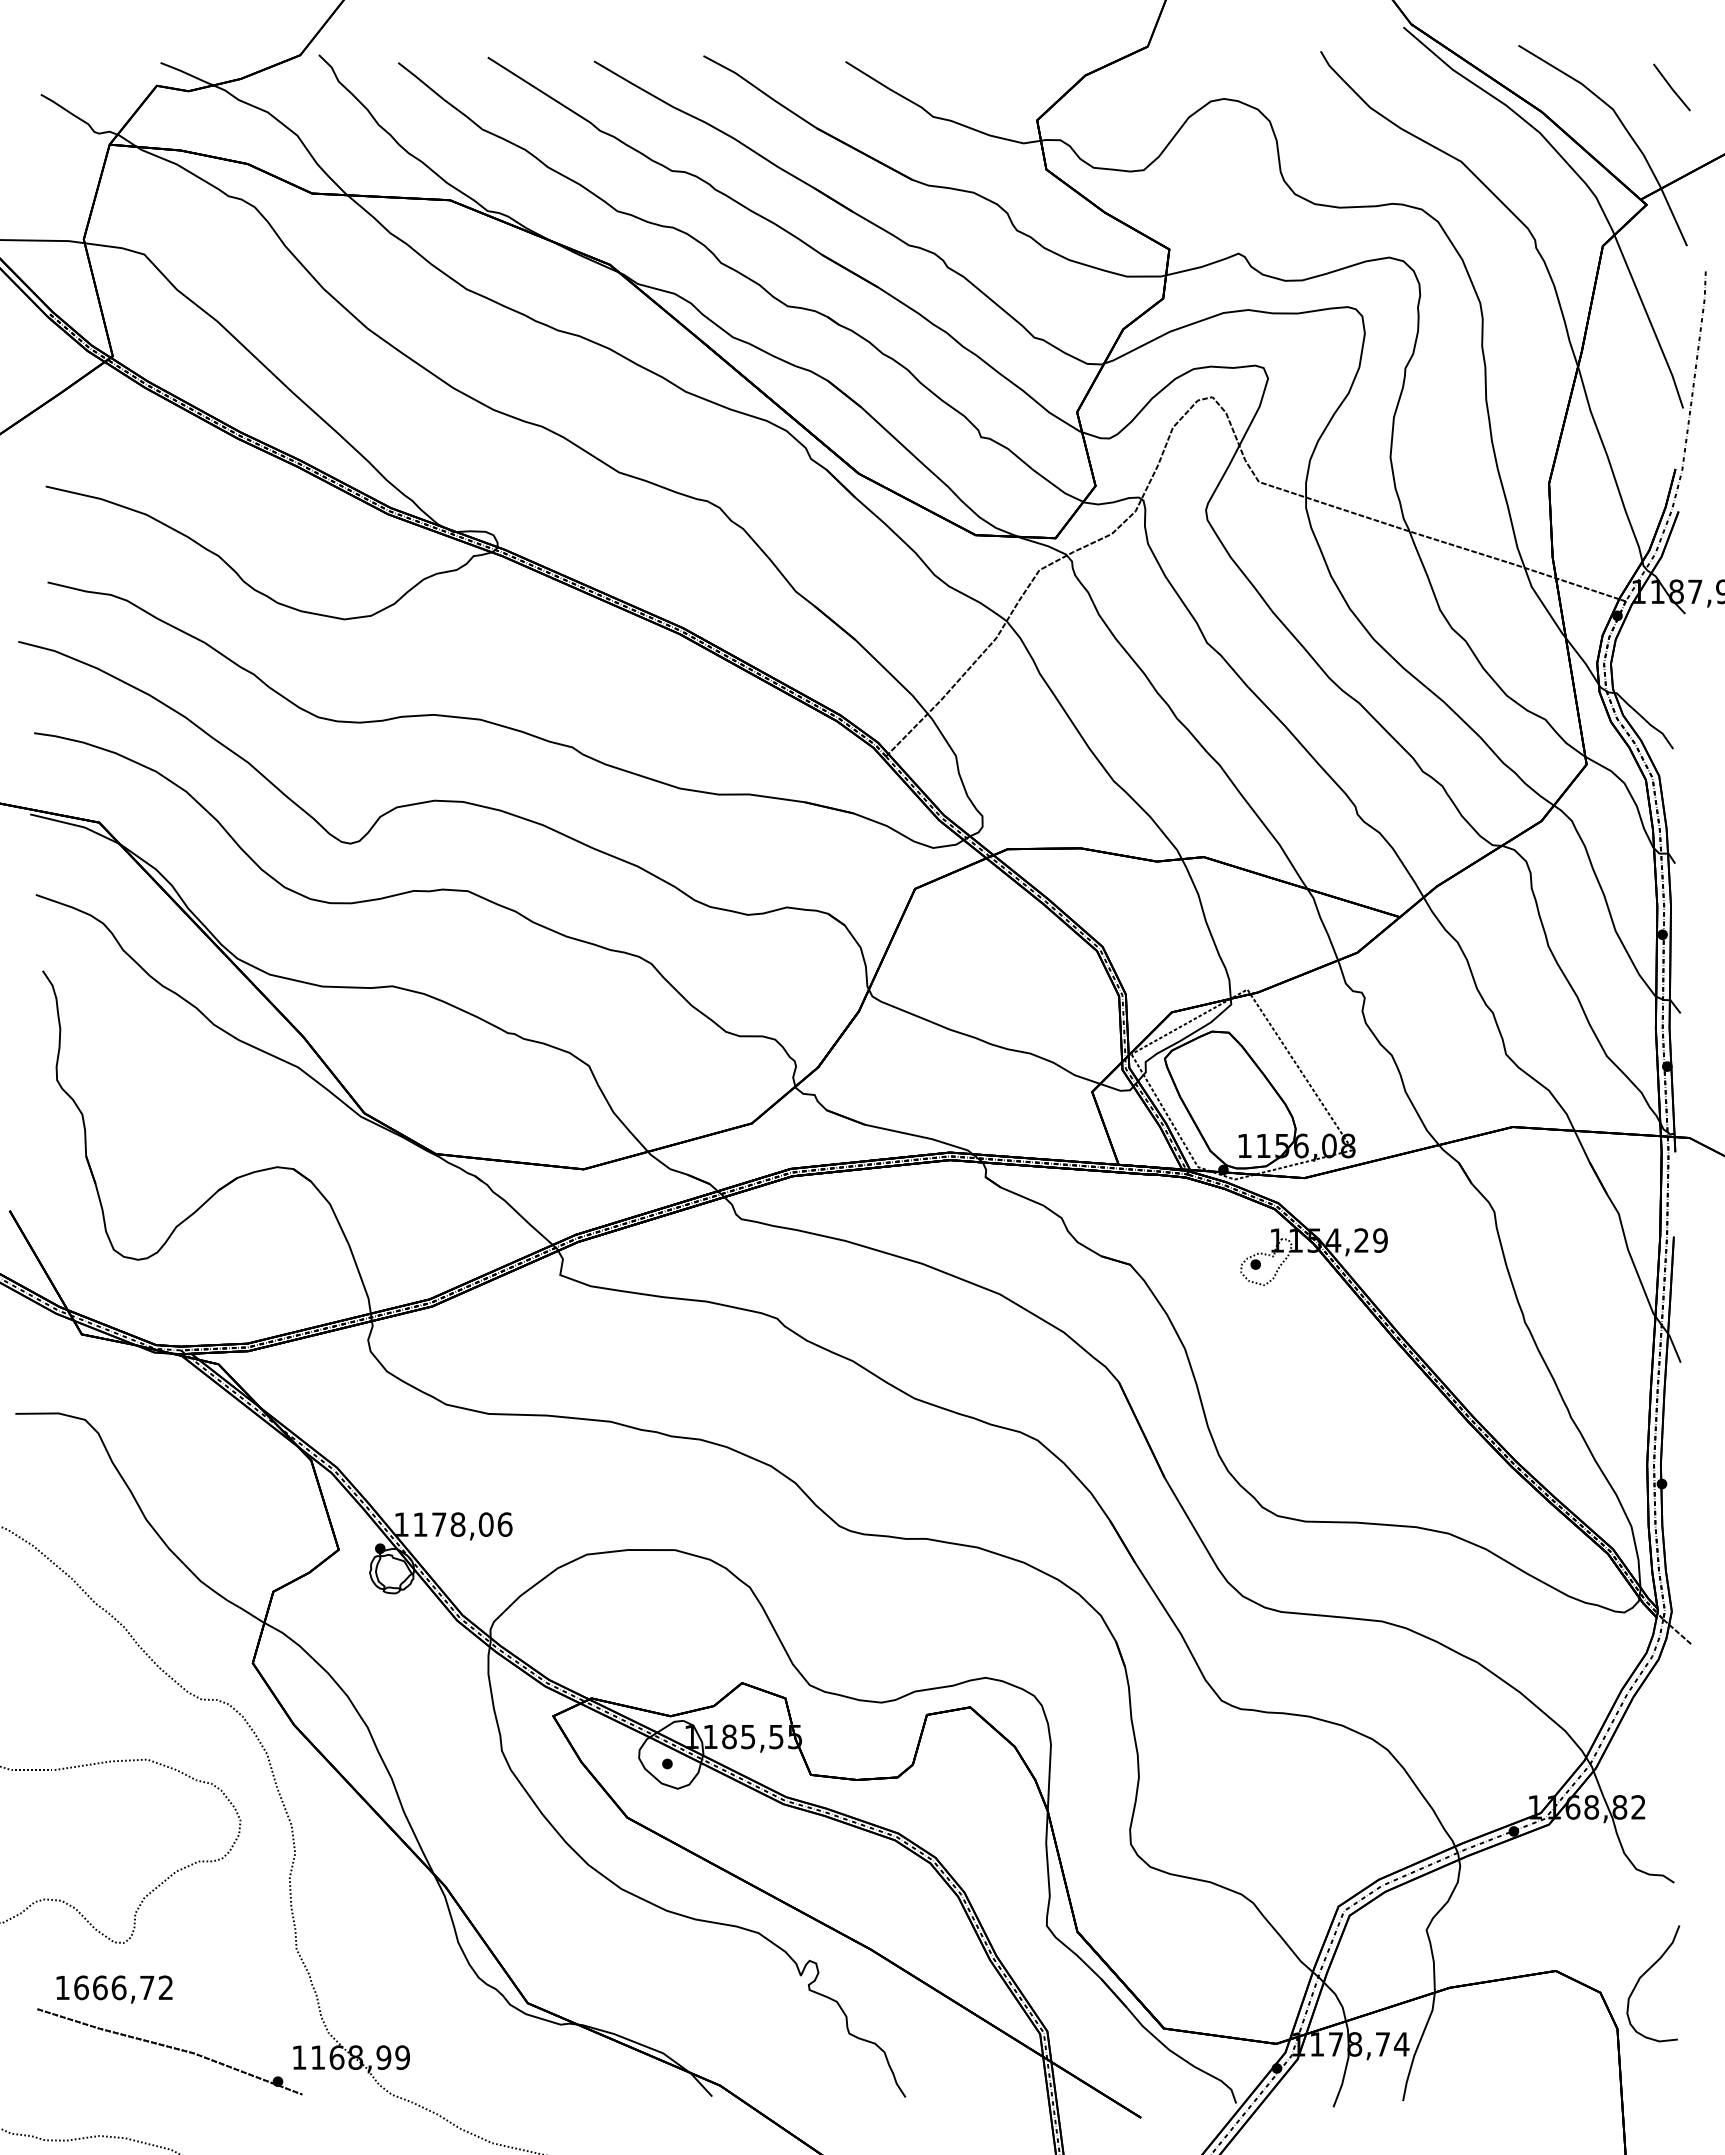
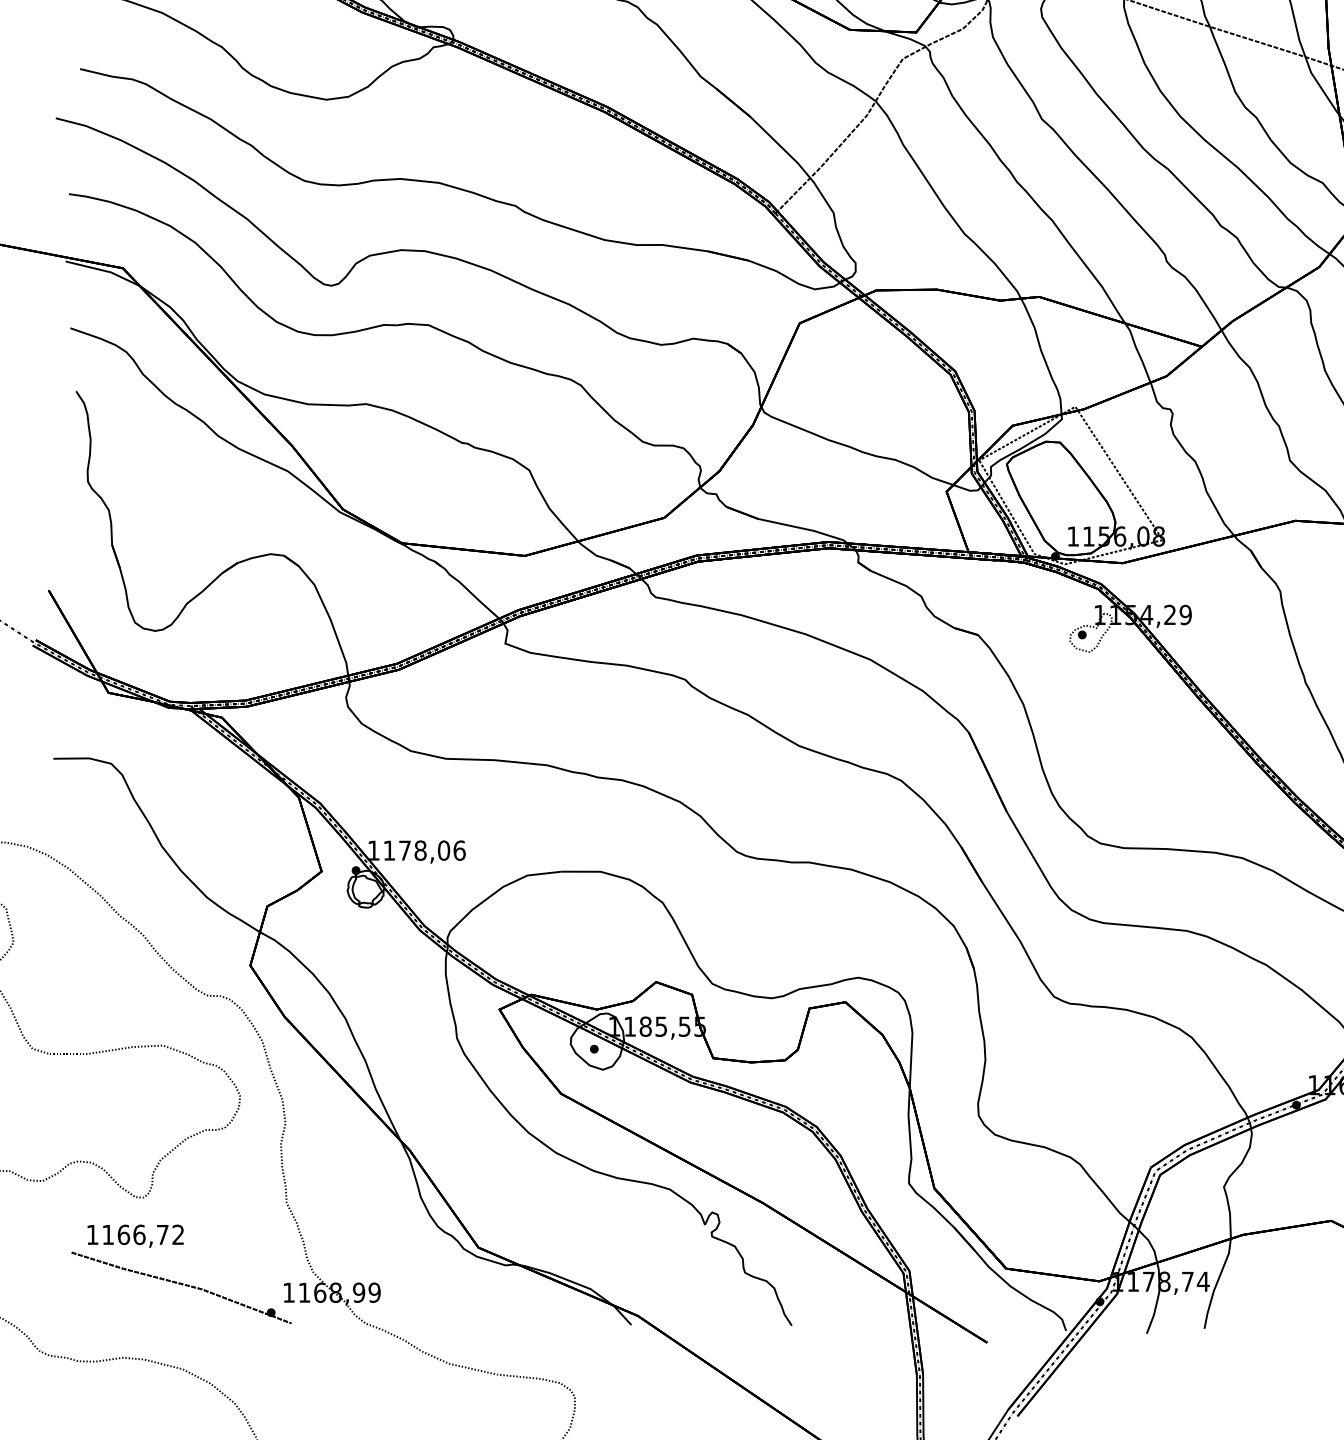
text: (81, 1987) -> (108, 1234), 1666,72 -> 1166,72

